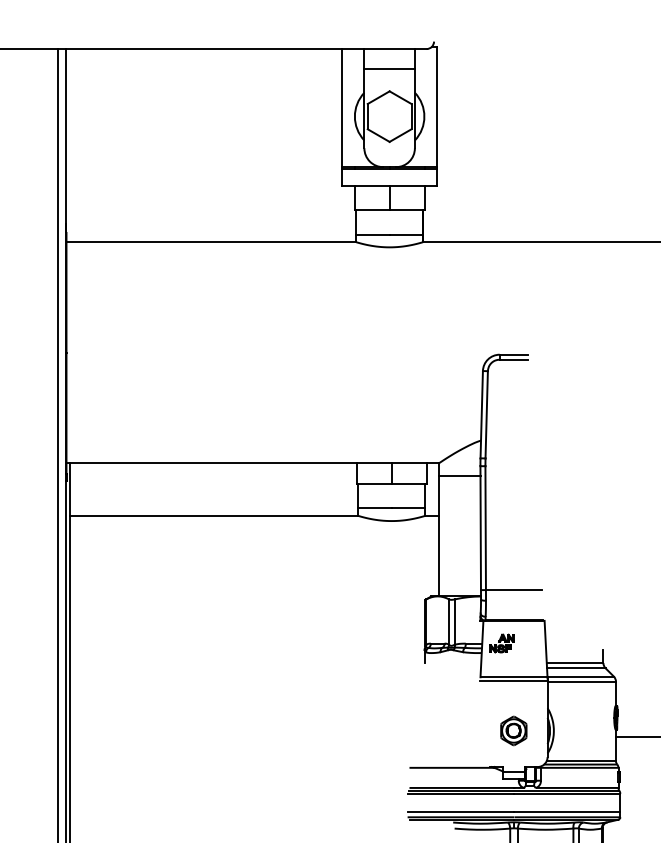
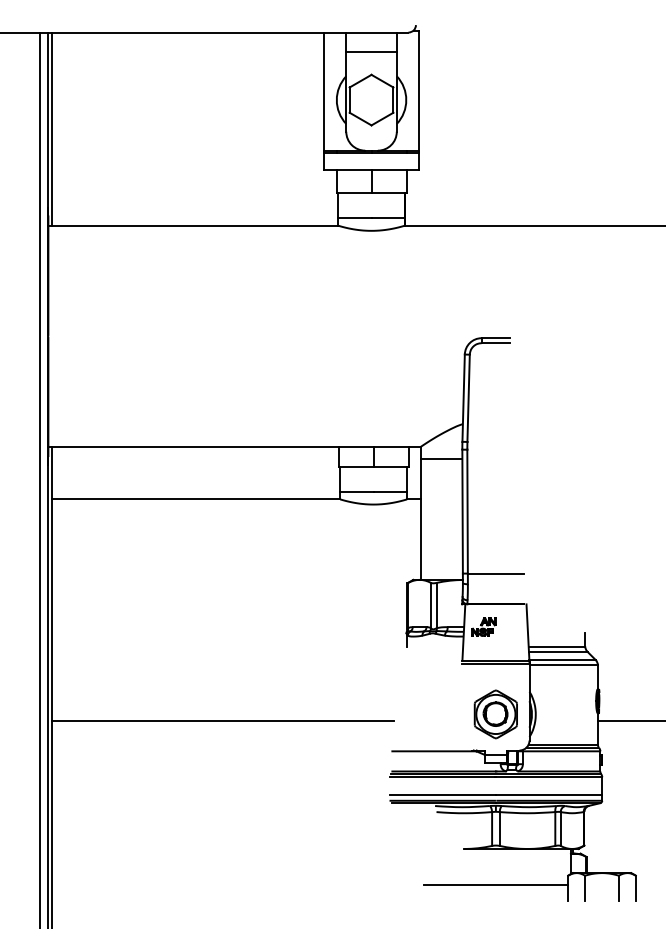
line: (70, 145) -> (52, 128), added
part: (513, 731) -> (495, 714), size x1.67
line: (240, 737) -> (222, 720), added

